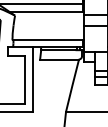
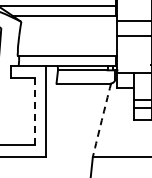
line: (24, 80) -> (34, 112), solid -> dashed
arc: (72, 85) -> (101, 120), solid -> dashed

